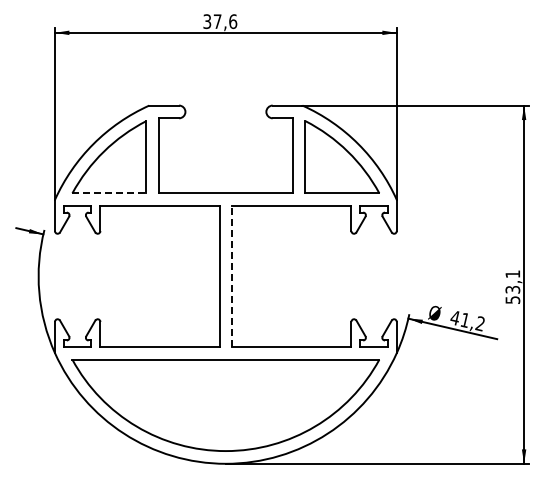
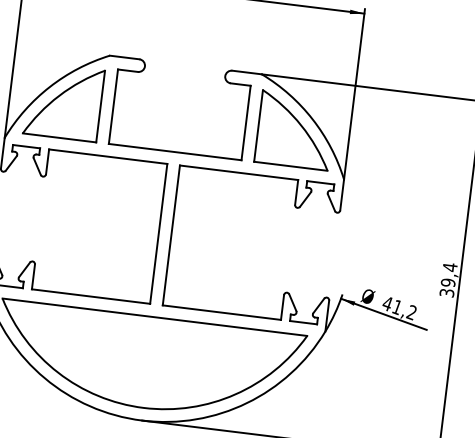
line: (109, 193) -> (59, 138), dashed -> solid
line: (232, 276) -> (171, 235), dashed -> solid
text: (512, 286) -> (448, 279), 53,1 -> 39,4

